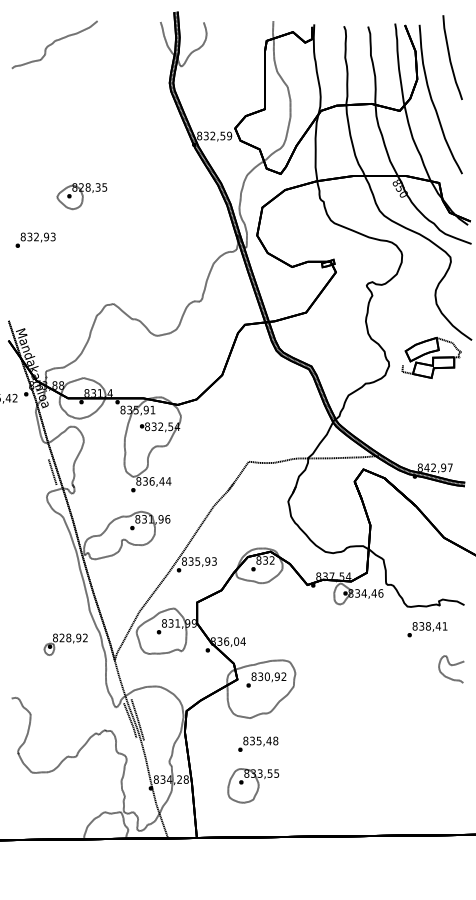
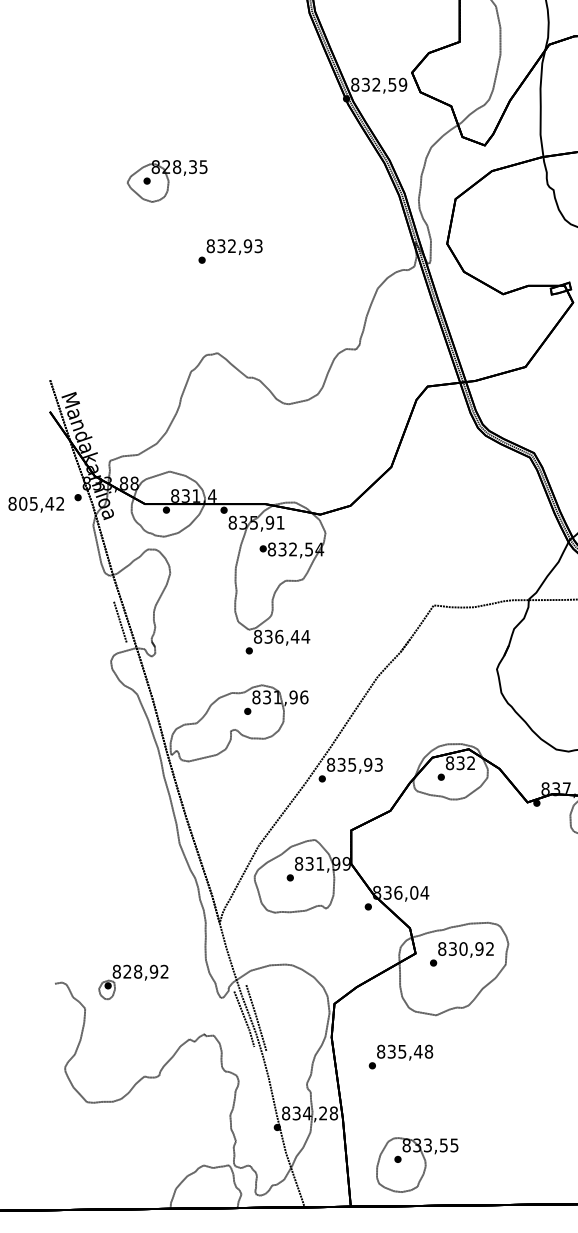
text: (35, 239) -> (230, 250), moved
part: (65, 644) -> (132, 982), moved
text: (258, 743) -> (401, 1055), moved
part: (253, 785) -> (417, 1164), moved

